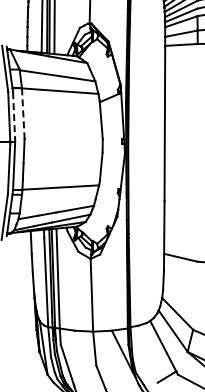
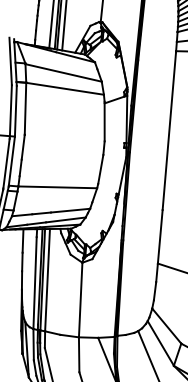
line: (23, 114) -> (25, 109), dashed -> solid
line: (14, 116) -> (16, 110), dashed -> solid

